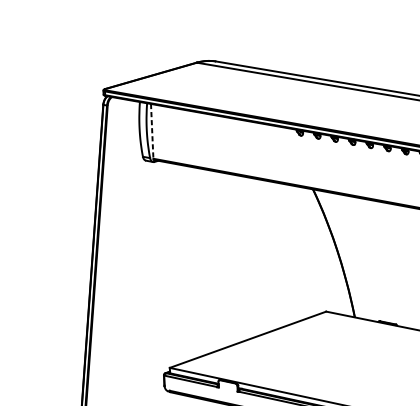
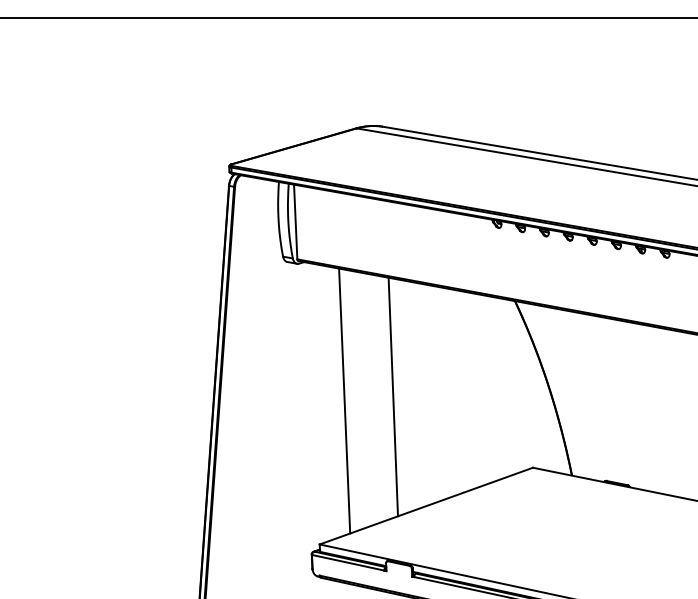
line: (152, 131) -> (295, 222), dashed -> solid
line: (223, 259) -> (393, 396), added
line: (188, 262) -> (344, 400), added

